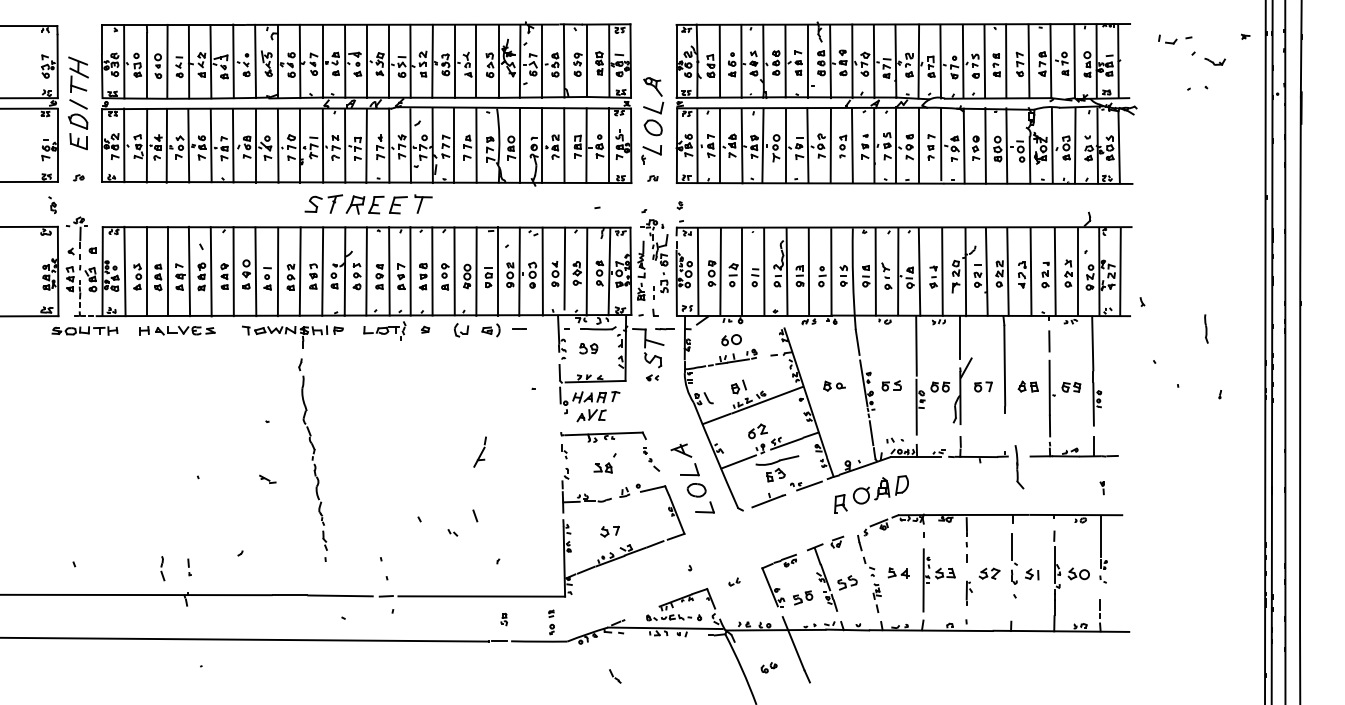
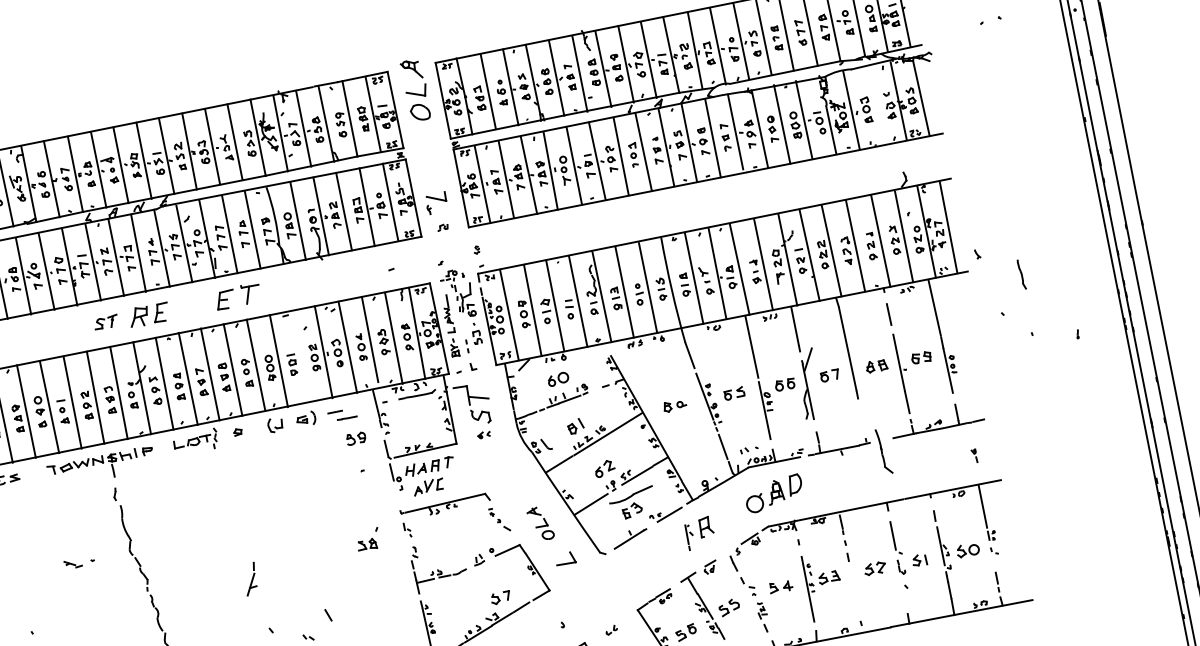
part: (653, 106) -> (416, 90), moved
line: (1074, 145) -> (874, 105), removed
part: (407, 197) -> (233, 289), moved
part: (323, 203) -> (105, 321), size x0.6
line: (497, 271) -> (300, 356), removed
line: (1206, 328) -> (1021, 274), moved
line: (664, 329) -> (346, 418), moved
part: (588, 348) -> (356, 438), moved
part: (479, 451) -> (249, 578), moved
part: (604, 463) -> (367, 539), moved
part: (688, 470) -> (540, 523), size x0.6
part: (267, 478) -> (72, 563), moved
part: (880, 489) -> (773, 493), moved
part: (609, 531) -> (500, 597), moved
part: (968, 592) -> (689, 536), moved

